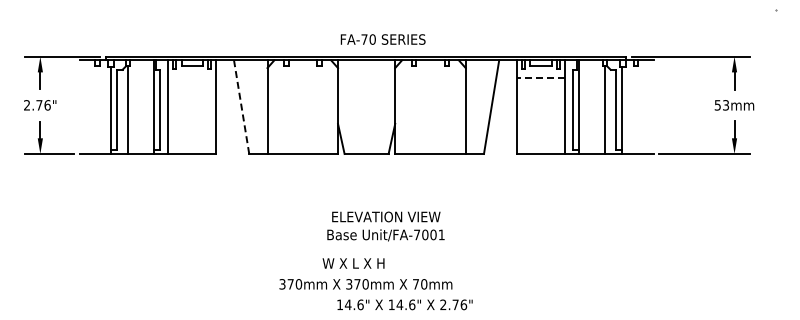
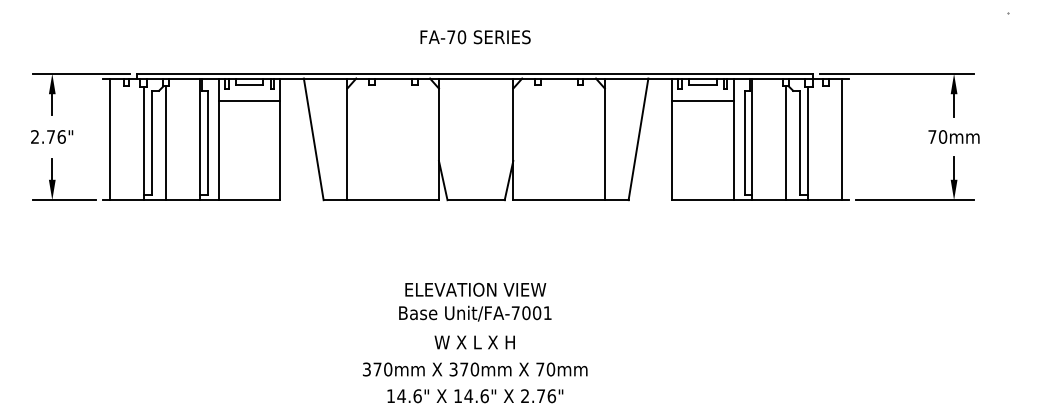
text: (382, 39) -> (474, 37), moved
line: (192, 77) -> (249, 100), added
line: (541, 77) -> (703, 100), dashed -> solid
text: (721, 105) -> (937, 137), 53mm -> 70mm
line: (84, 106) -> (109, 138), added
line: (241, 106) -> (313, 138), dashed -> solid
line: (648, 106) -> (842, 138), added
text: (385, 226) -> (474, 302), moved
text: (353, 263) -> (474, 342), moved
text: (404, 304) -> (474, 395), moved

